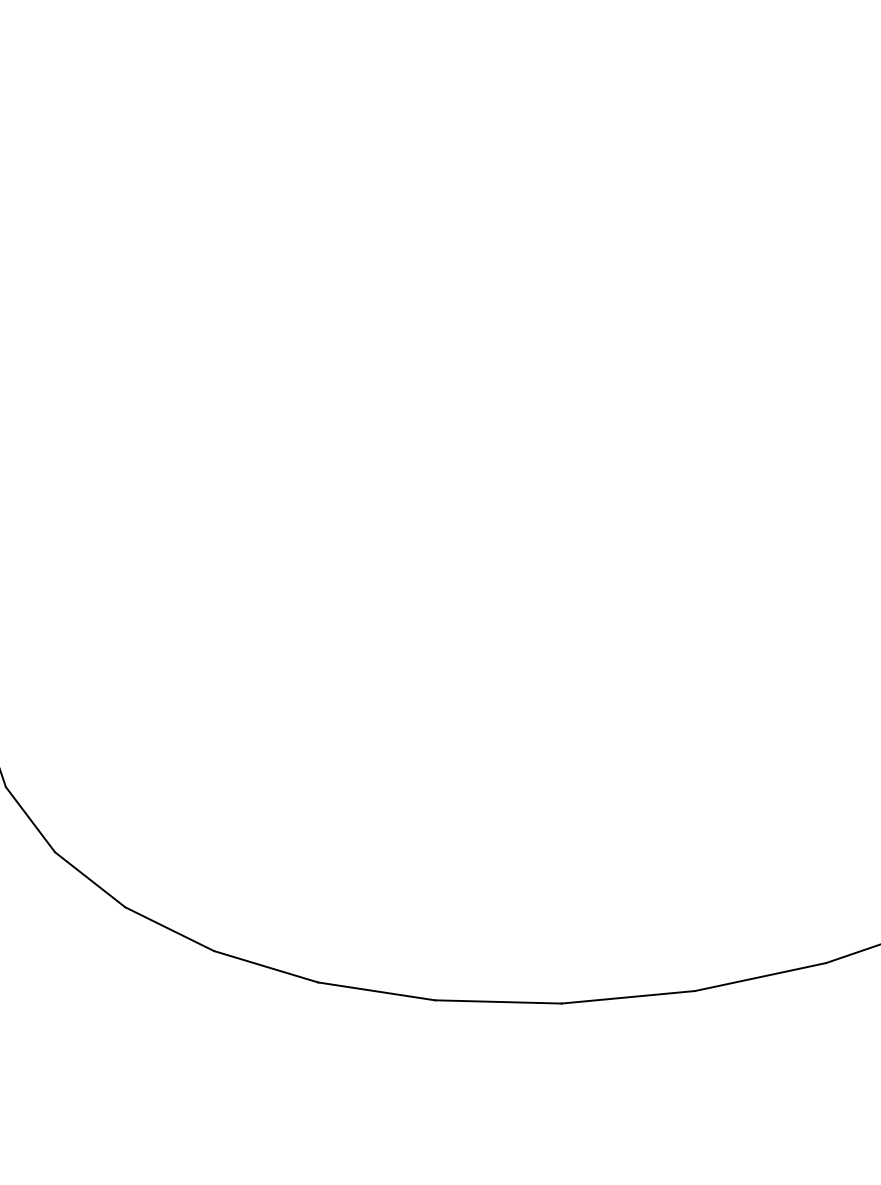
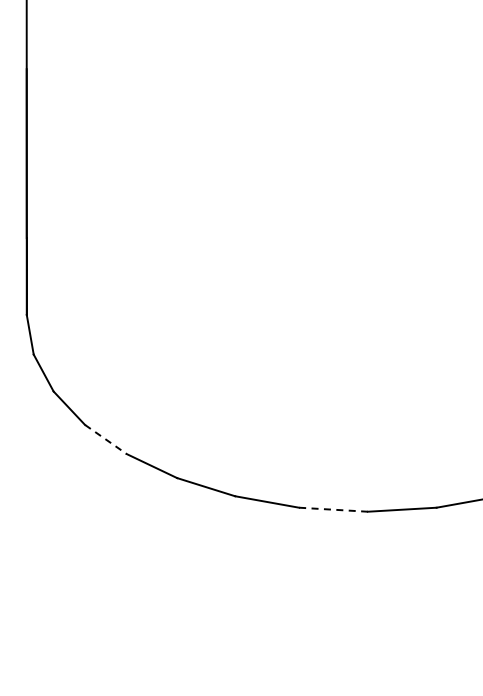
line: (170, 929) -> (106, 439), solid -> dashed
line: (630, 996) -> (334, 509), solid -> dashed

